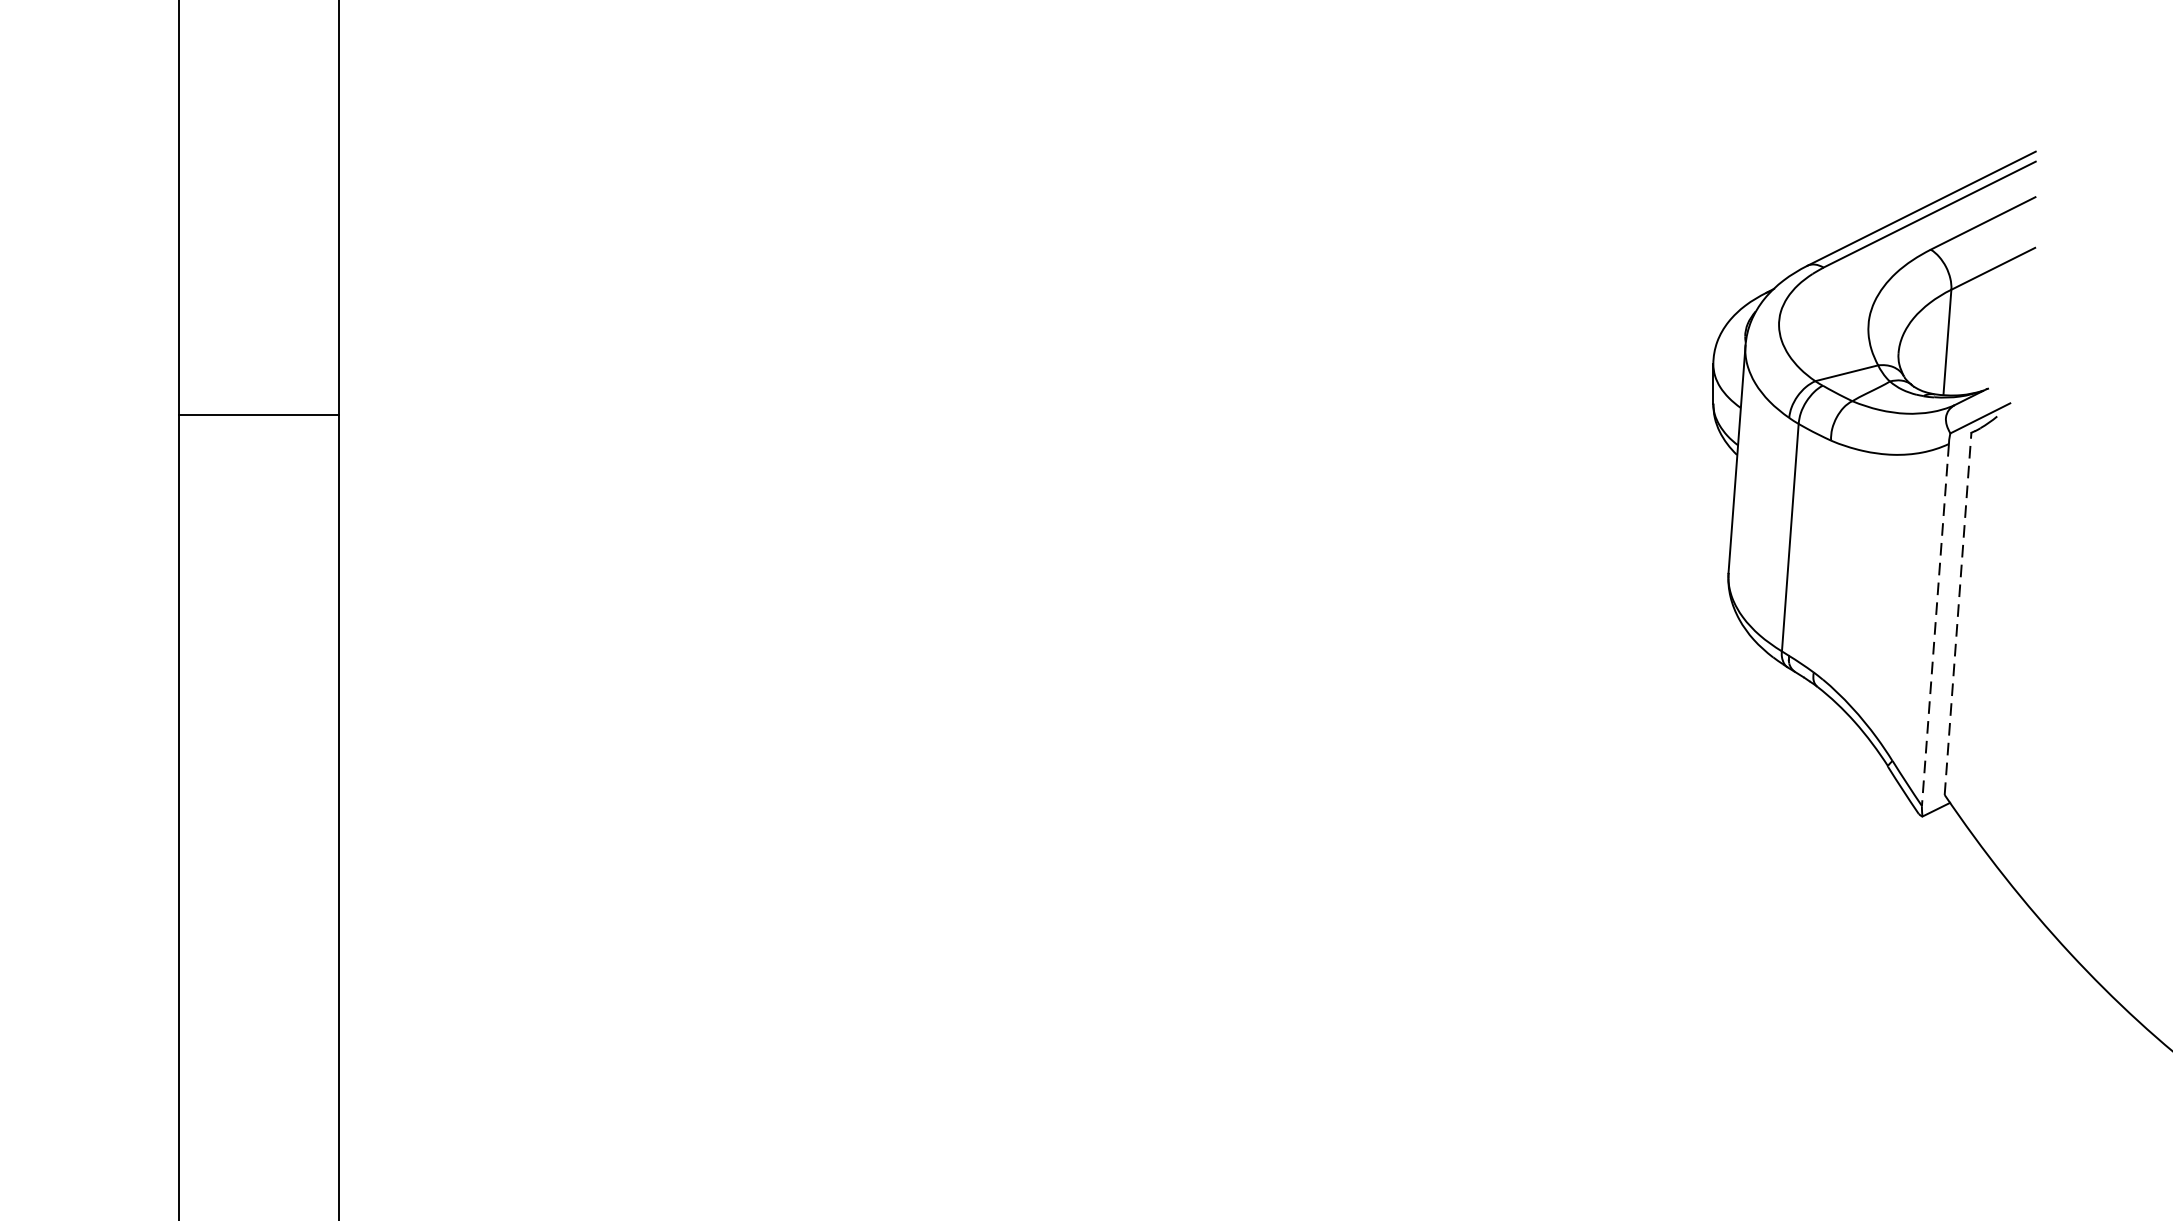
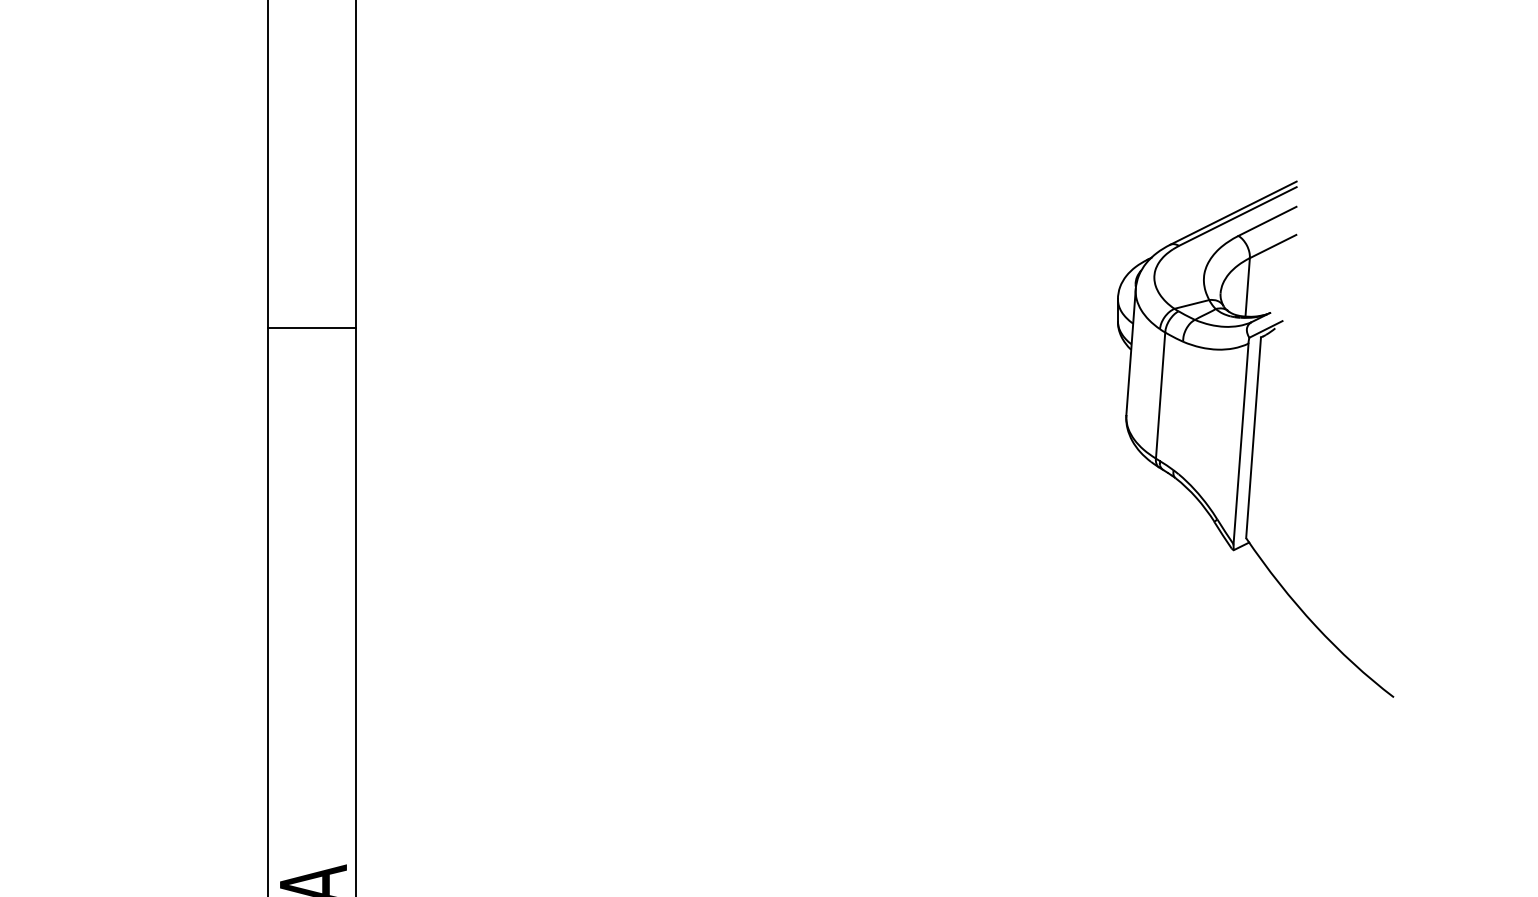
line: (1957, 613) -> (1253, 437), dashed -> solid
line: (1936, 625) -> (1241, 444), dashed -> solid

